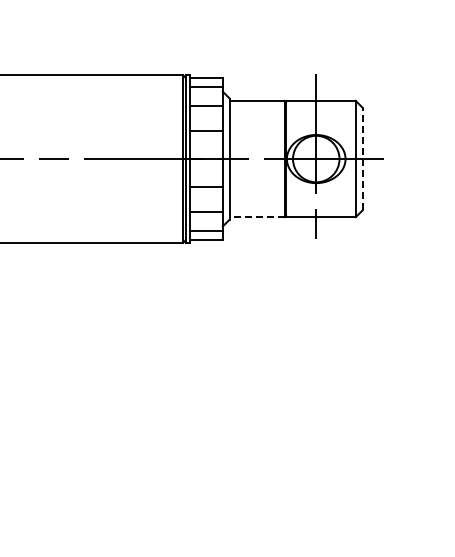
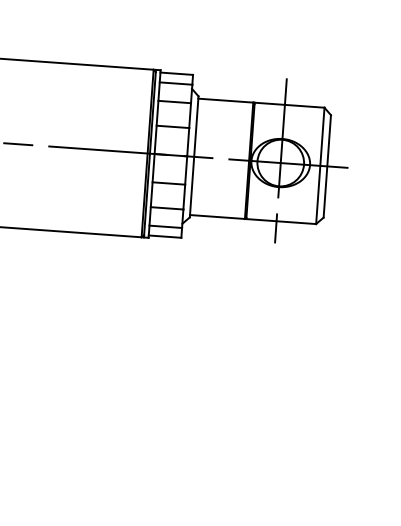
line: (362, 158) -> (327, 165), dashed -> solid
line: (256, 217) -> (216, 217), dashed -> solid

